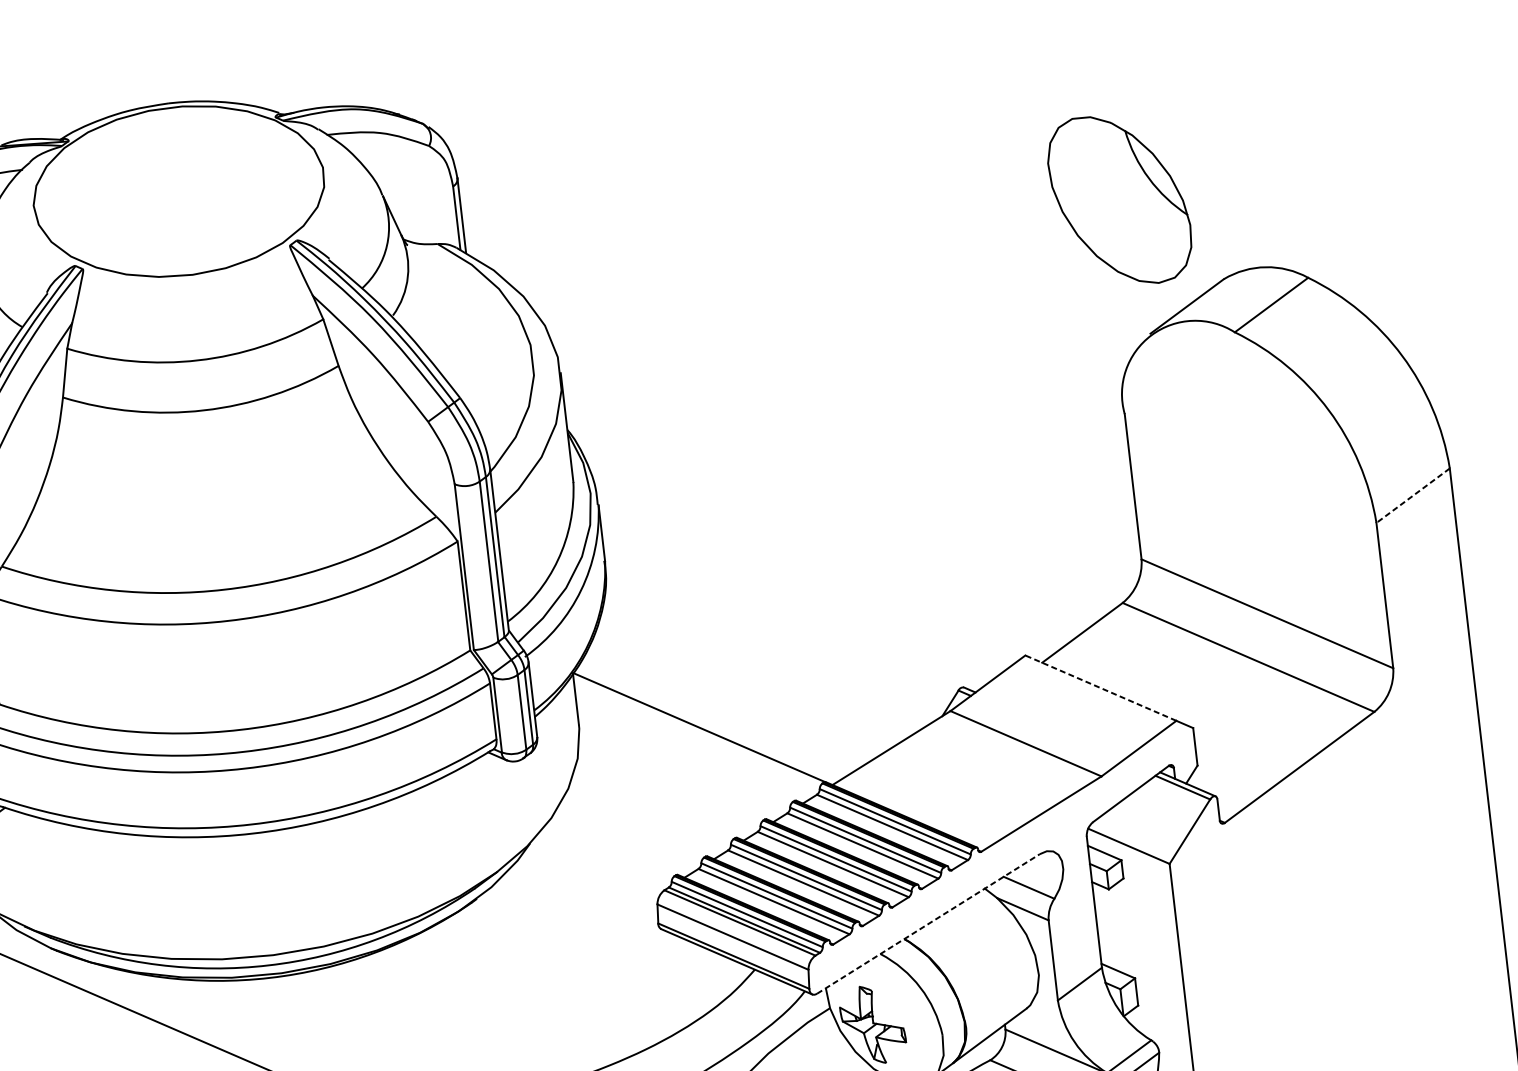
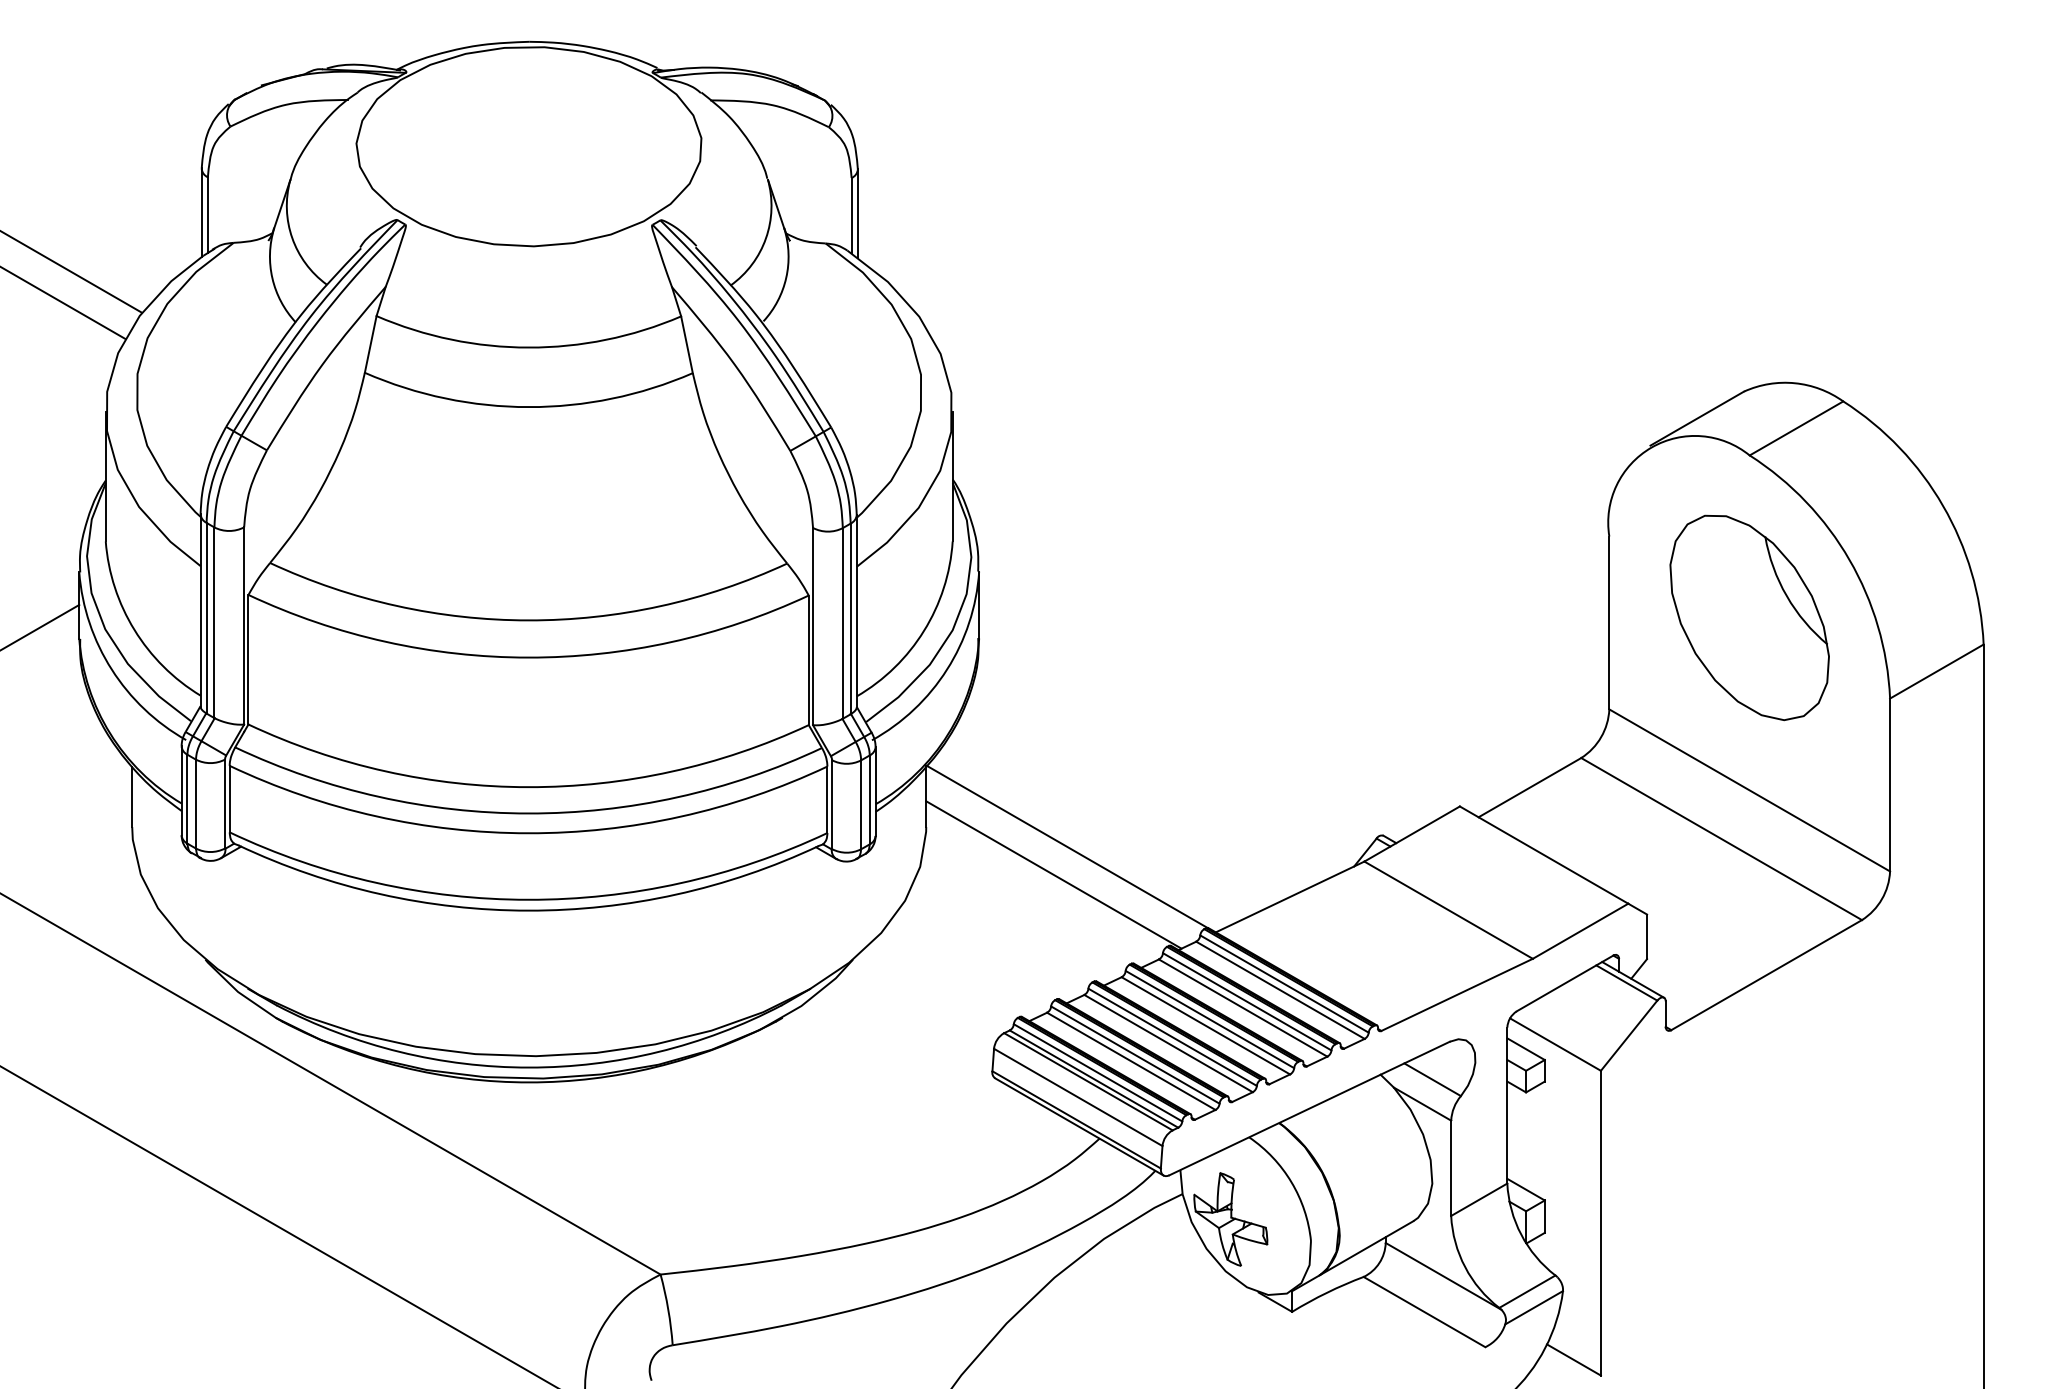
part: (1119, 200) -> (1749, 617), moved
line: (1412, 495) -> (1936, 671), dashed -> solid
line: (1100, 687) -> (1543, 854), dashed -> solid
line: (690, 752) -> (1053, 874), added
line: (929, 923) -> (1310, 1108), dashed -> solid

